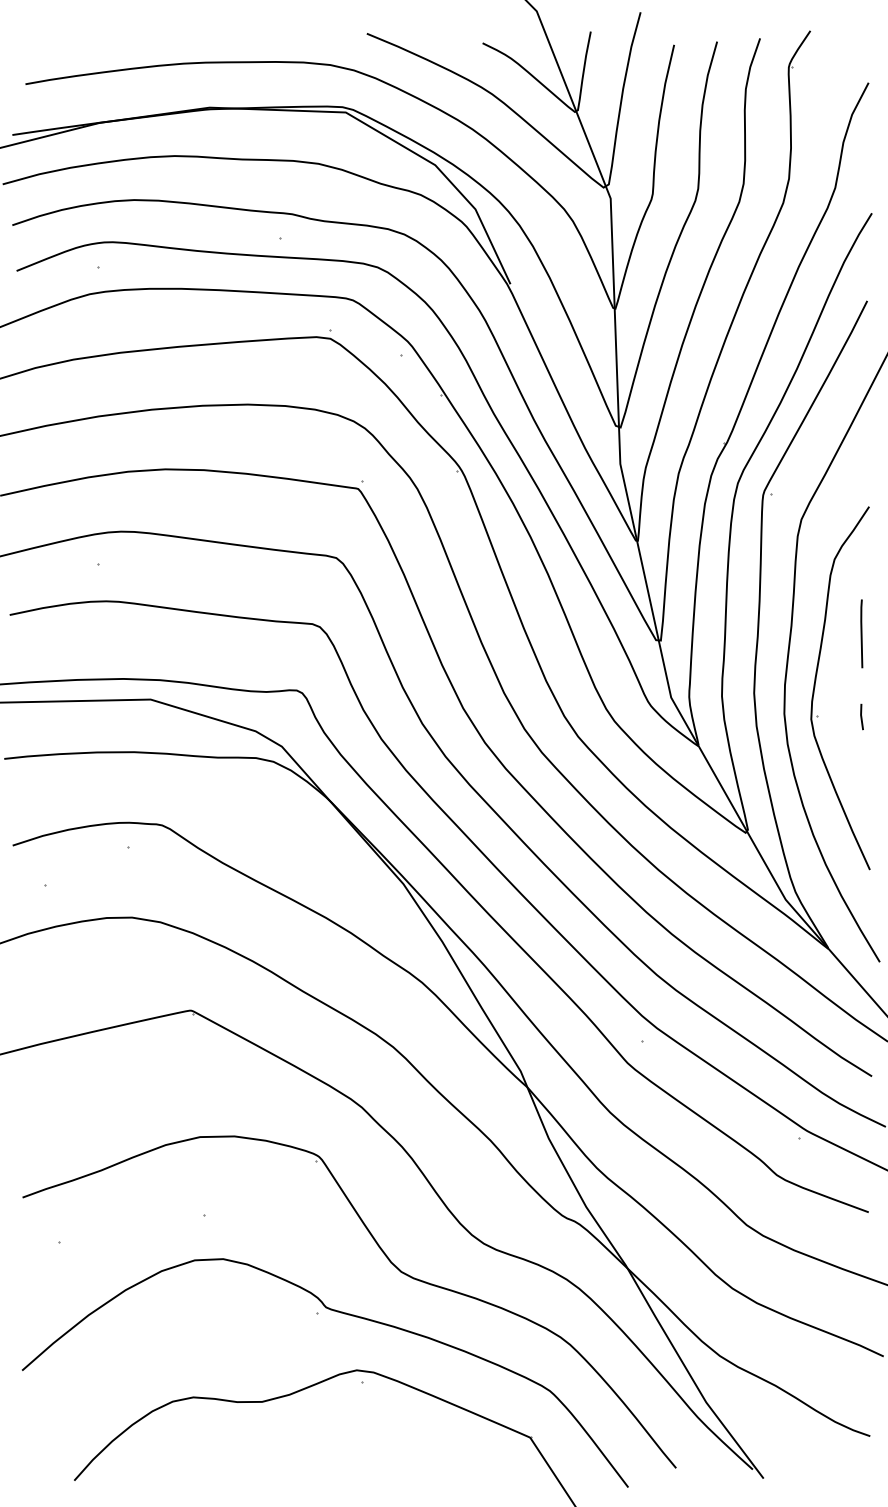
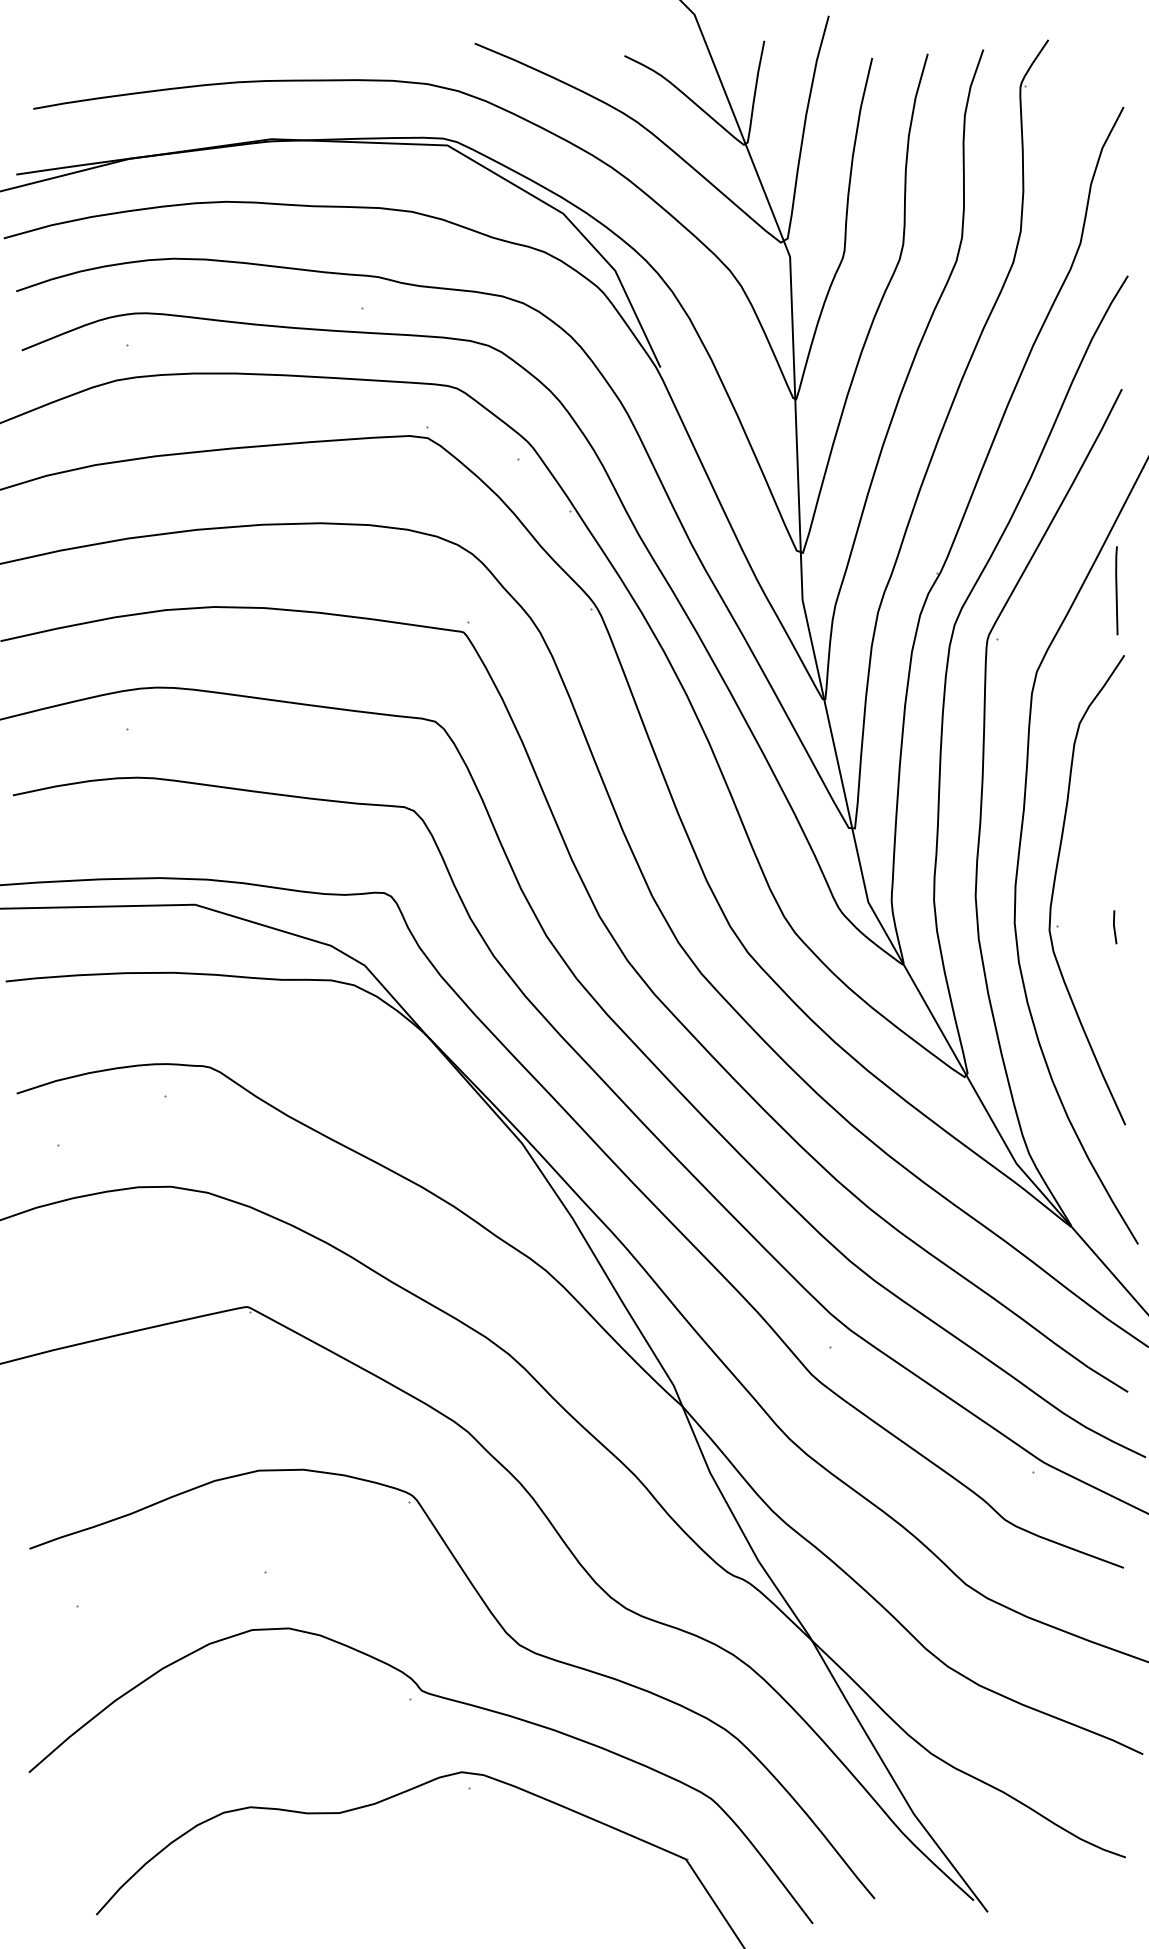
line: (861, 633) -> (1116, 590), moved

